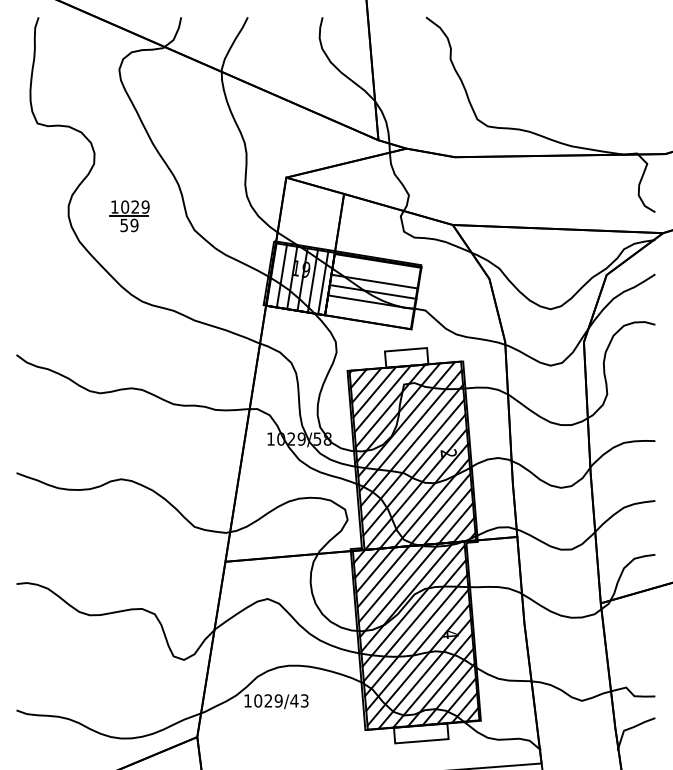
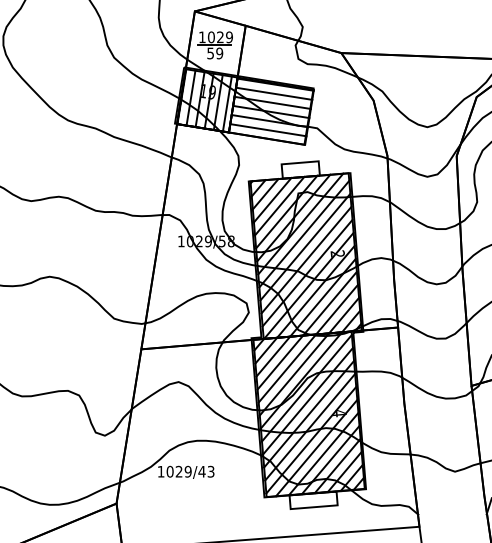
part: (129, 216) -> (215, 45), moved
line: (376, 271) -> (274, 93), added
line: (369, 312) -> (268, 130), added

